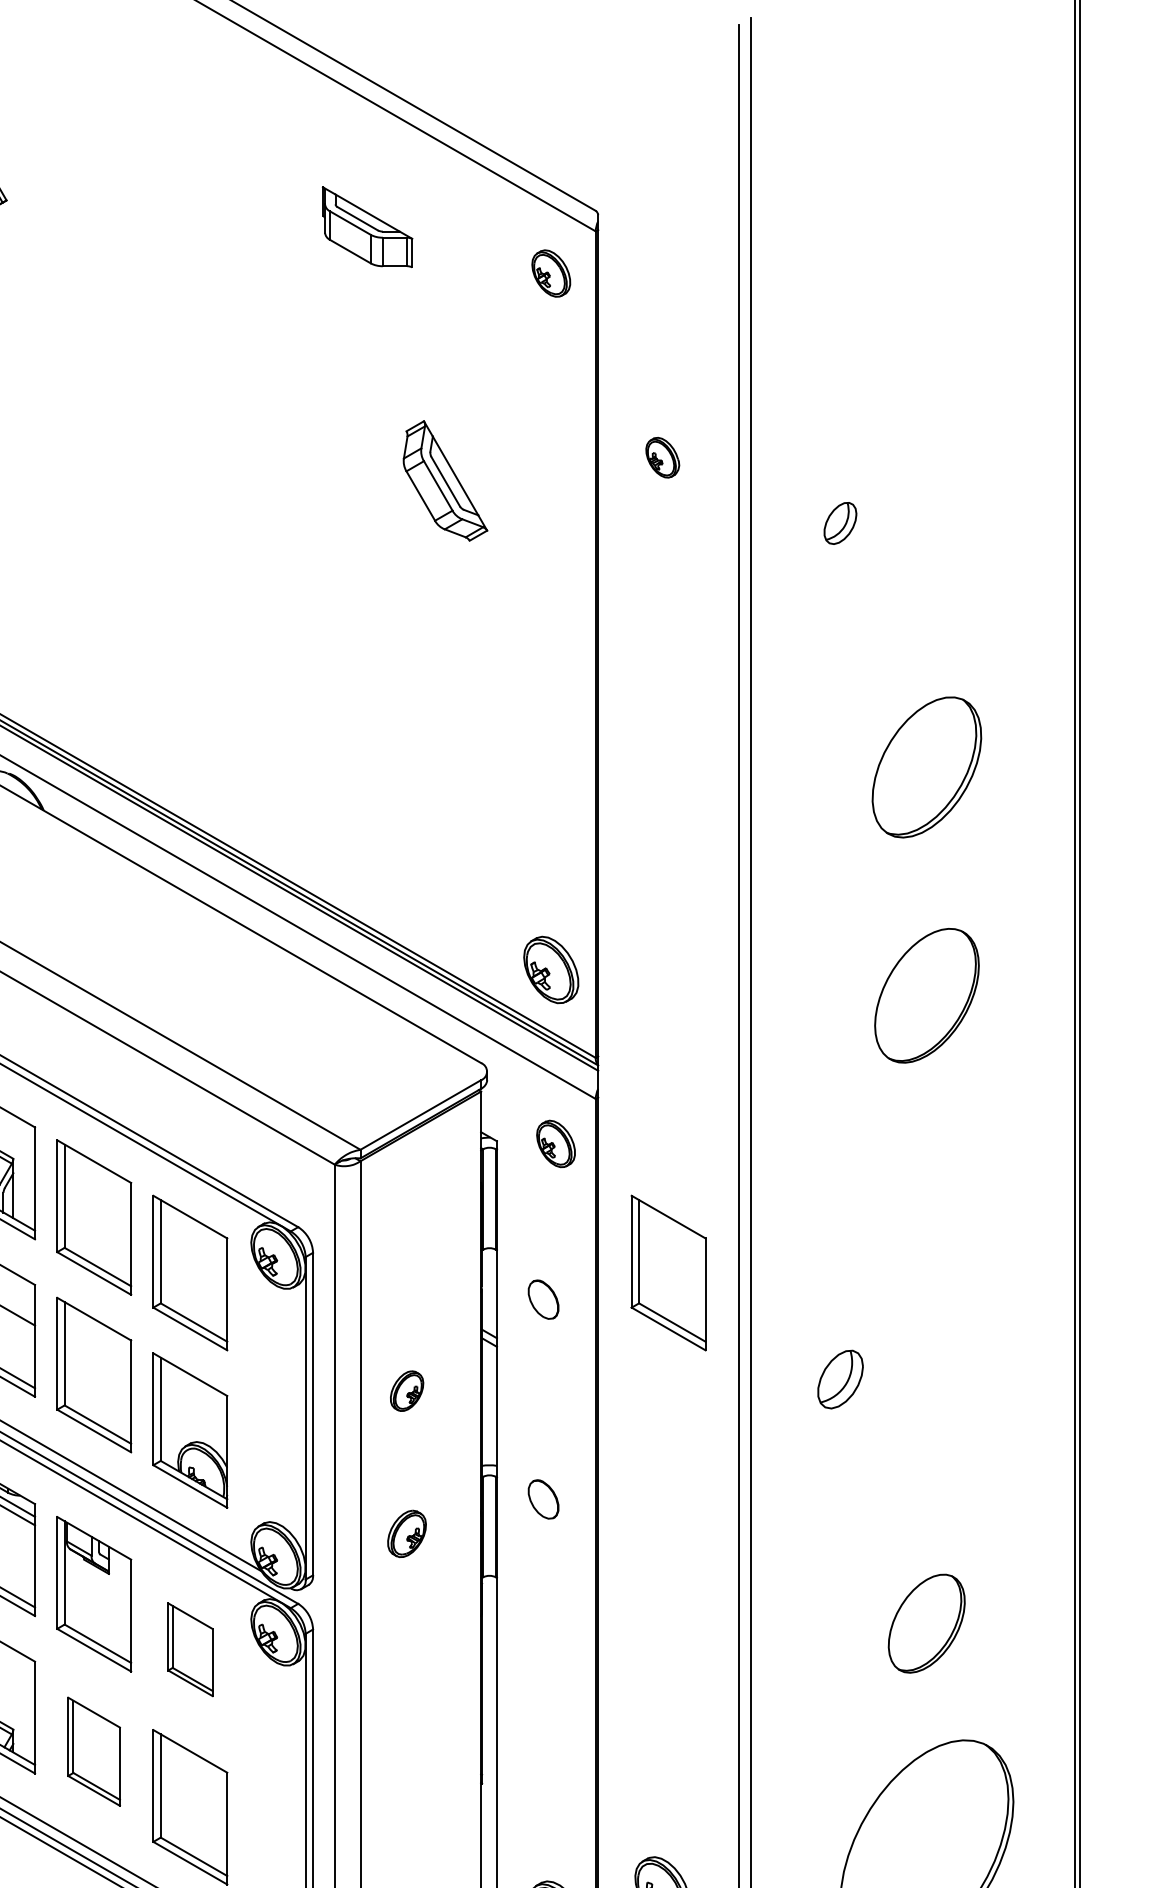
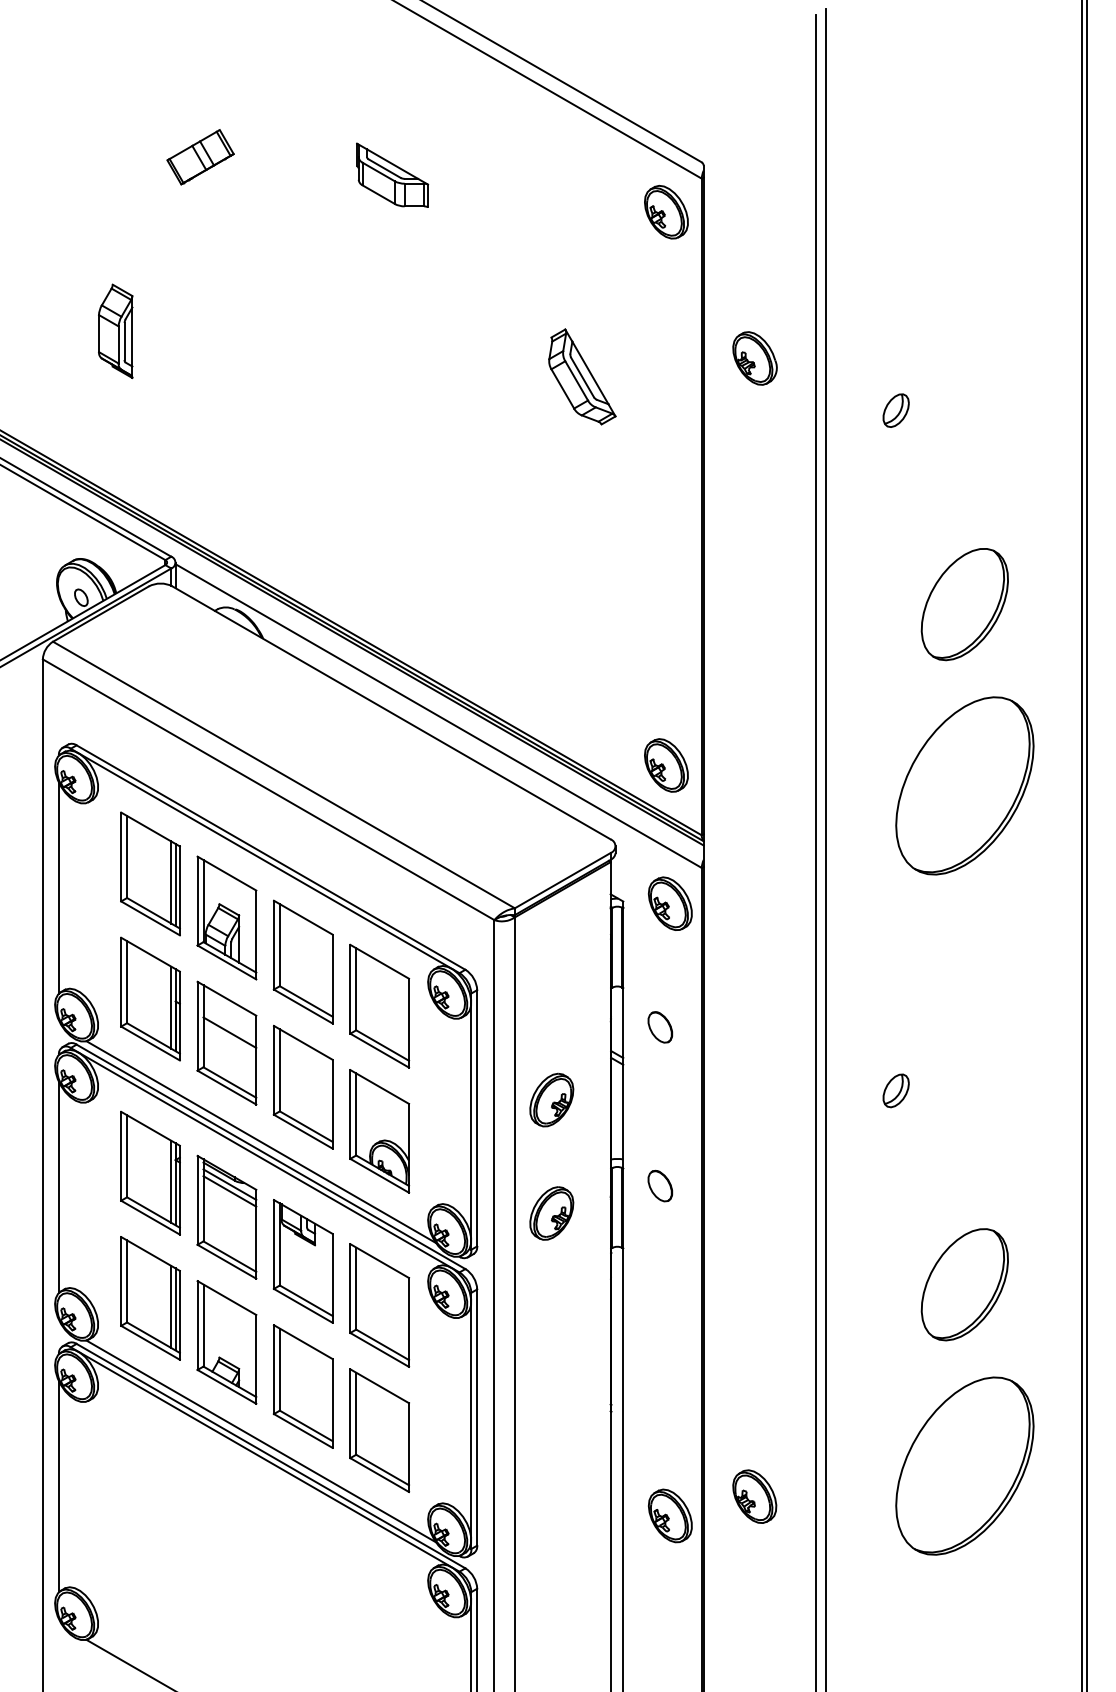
part: (367, 226) -> (392, 174), moved
part: (551, 272) -> (666, 211), size x1.43
part: (662, 457) -> (754, 358), size x1.67
part: (926, 995) -> (964, 785), size x1.67
part: (555, 1143) -> (669, 903), size x1.43
part: (668, 1272) -> (759, 1005), removed
part: (839, 1379) -> (895, 1090), size x0.71
part: (406, 1390) -> (551, 1099), size x1.67
part: (406, 1533) -> (551, 1213), size x1.43
part: (926, 1623) -> (964, 1284), size x1.43
part: (190, 1649) -> (379, 1305), size x1.67
part: (93, 1751) -> (302, 1386), size x1.43

